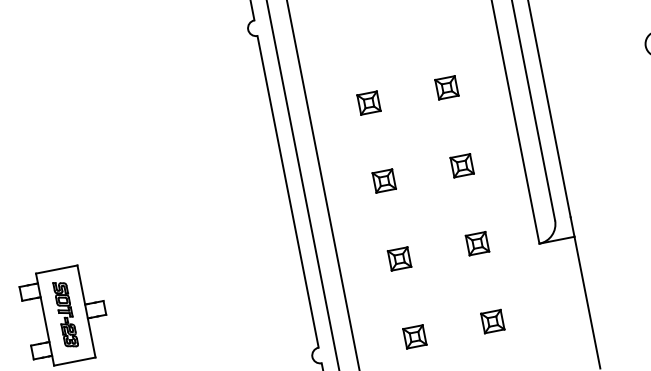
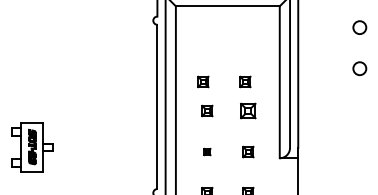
part: (447, 86) -> (245, 81), moved
part: (369, 102) -> (203, 81), moved
part: (462, 164) -> (248, 110), size x1.4
part: (399, 257) -> (207, 151), size x0.6

